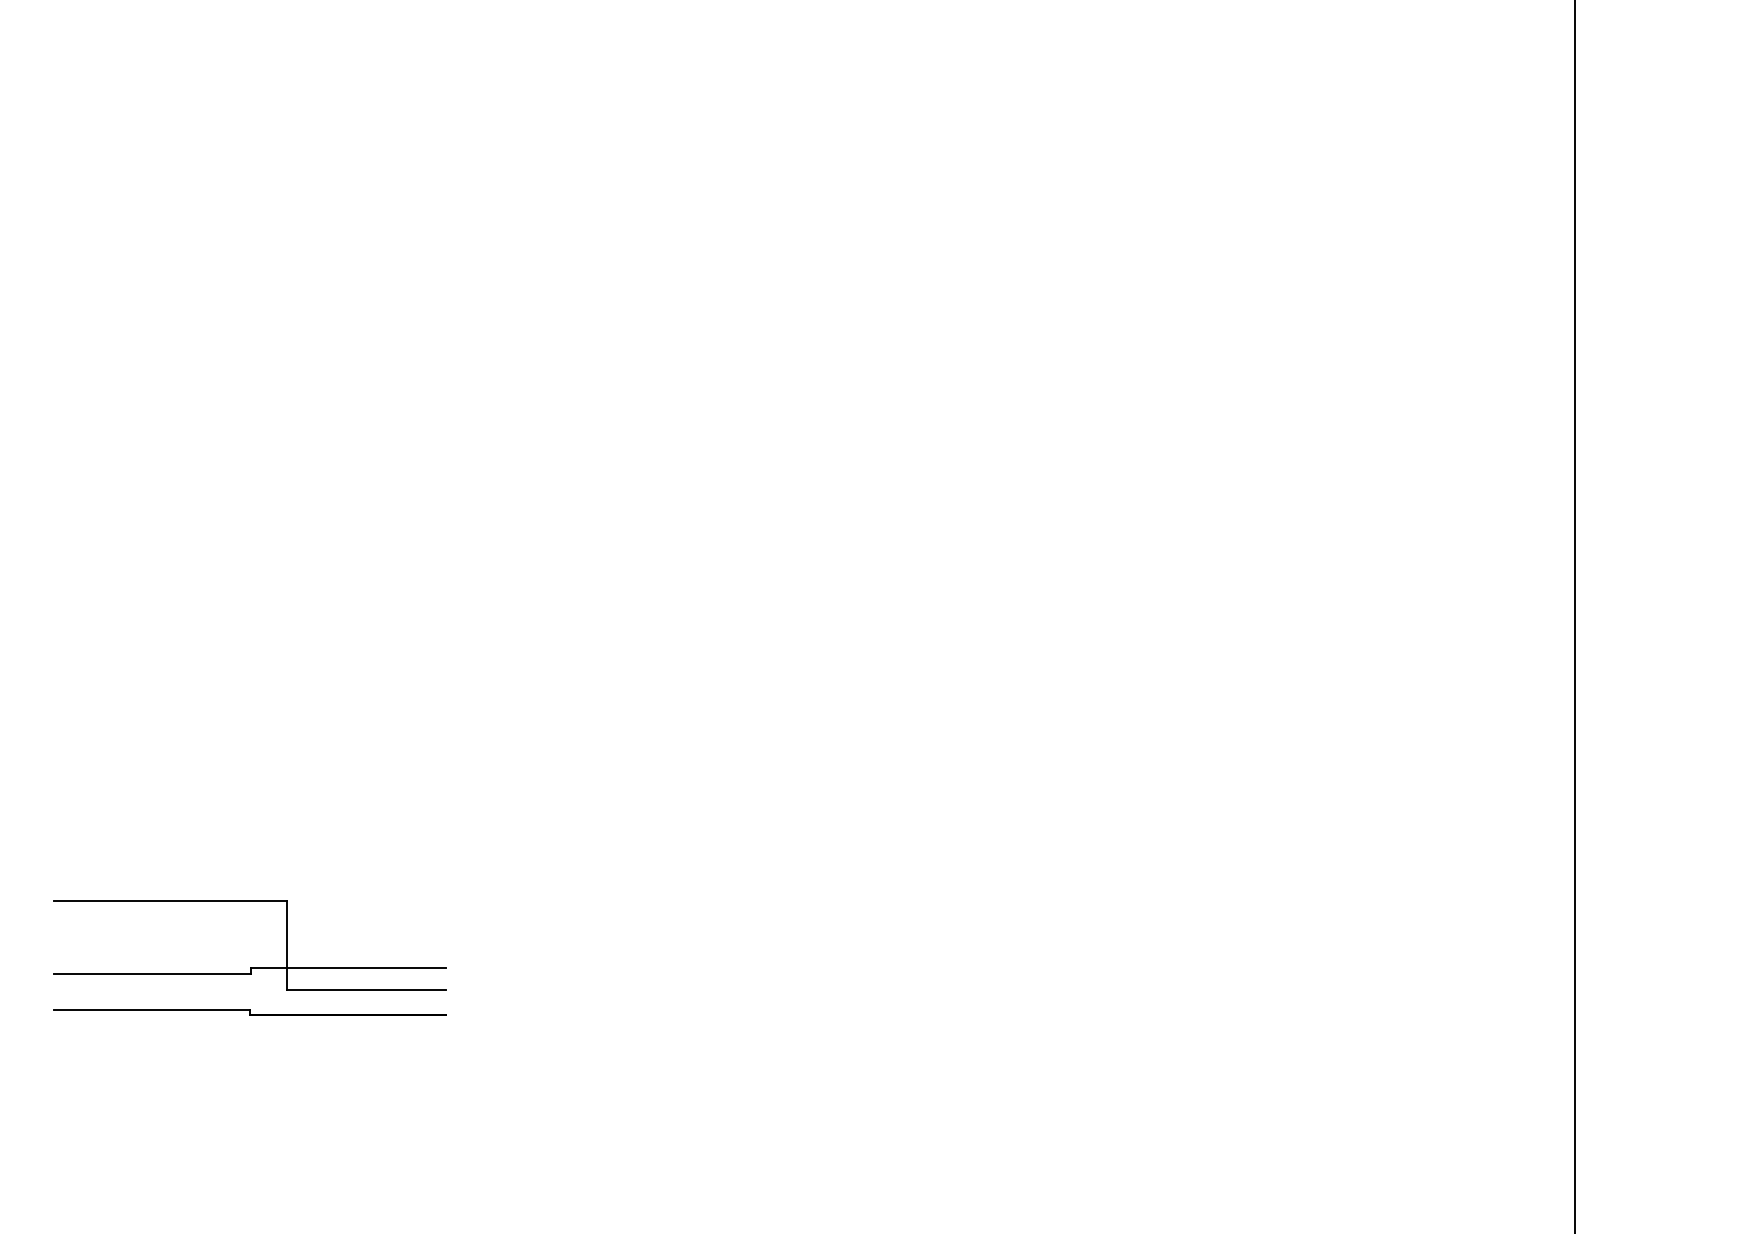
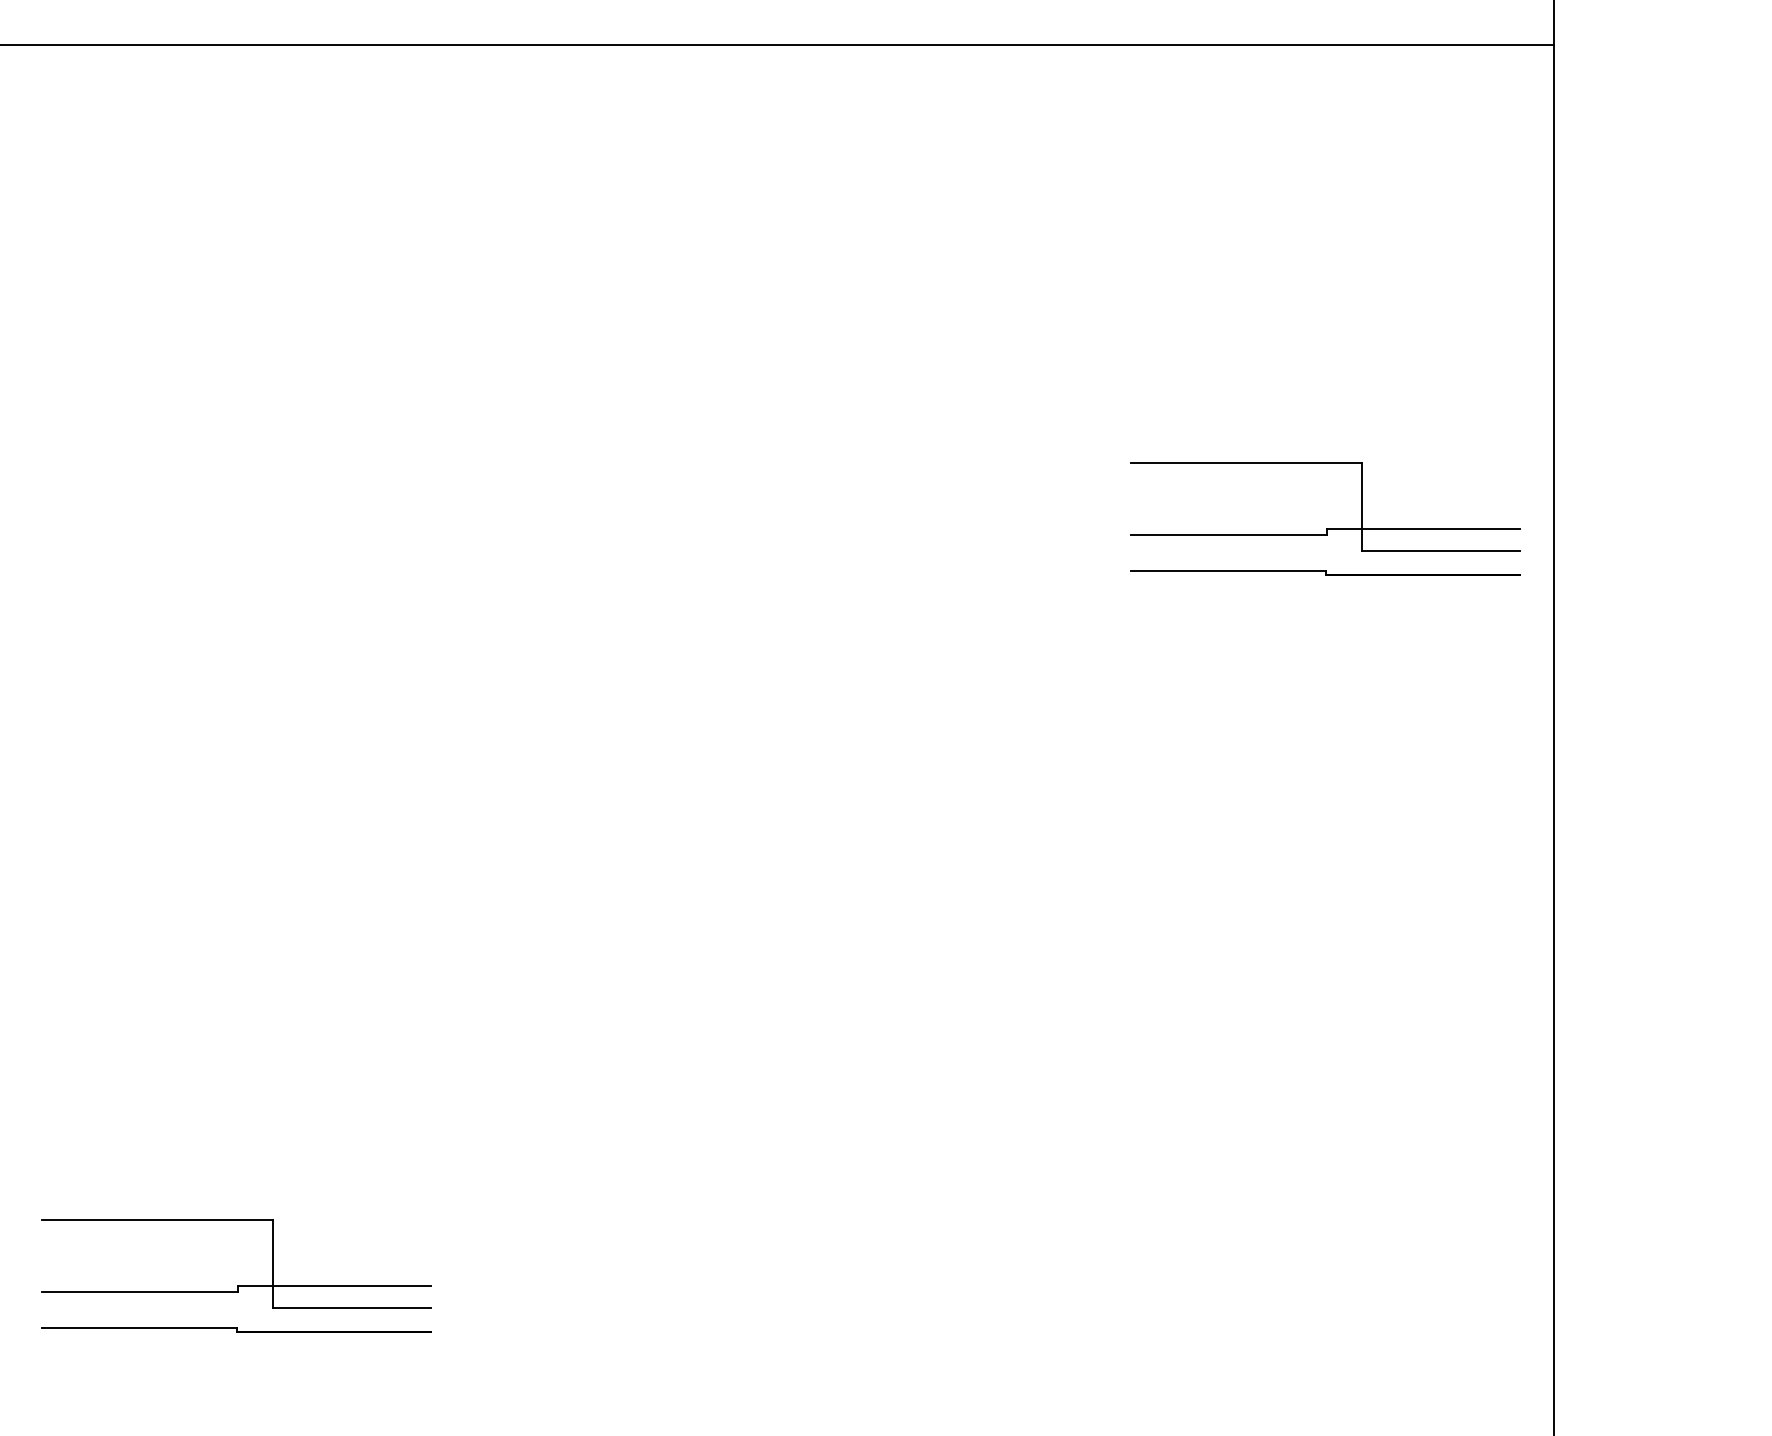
part: (1345, 206) -> (1326, 528), added

